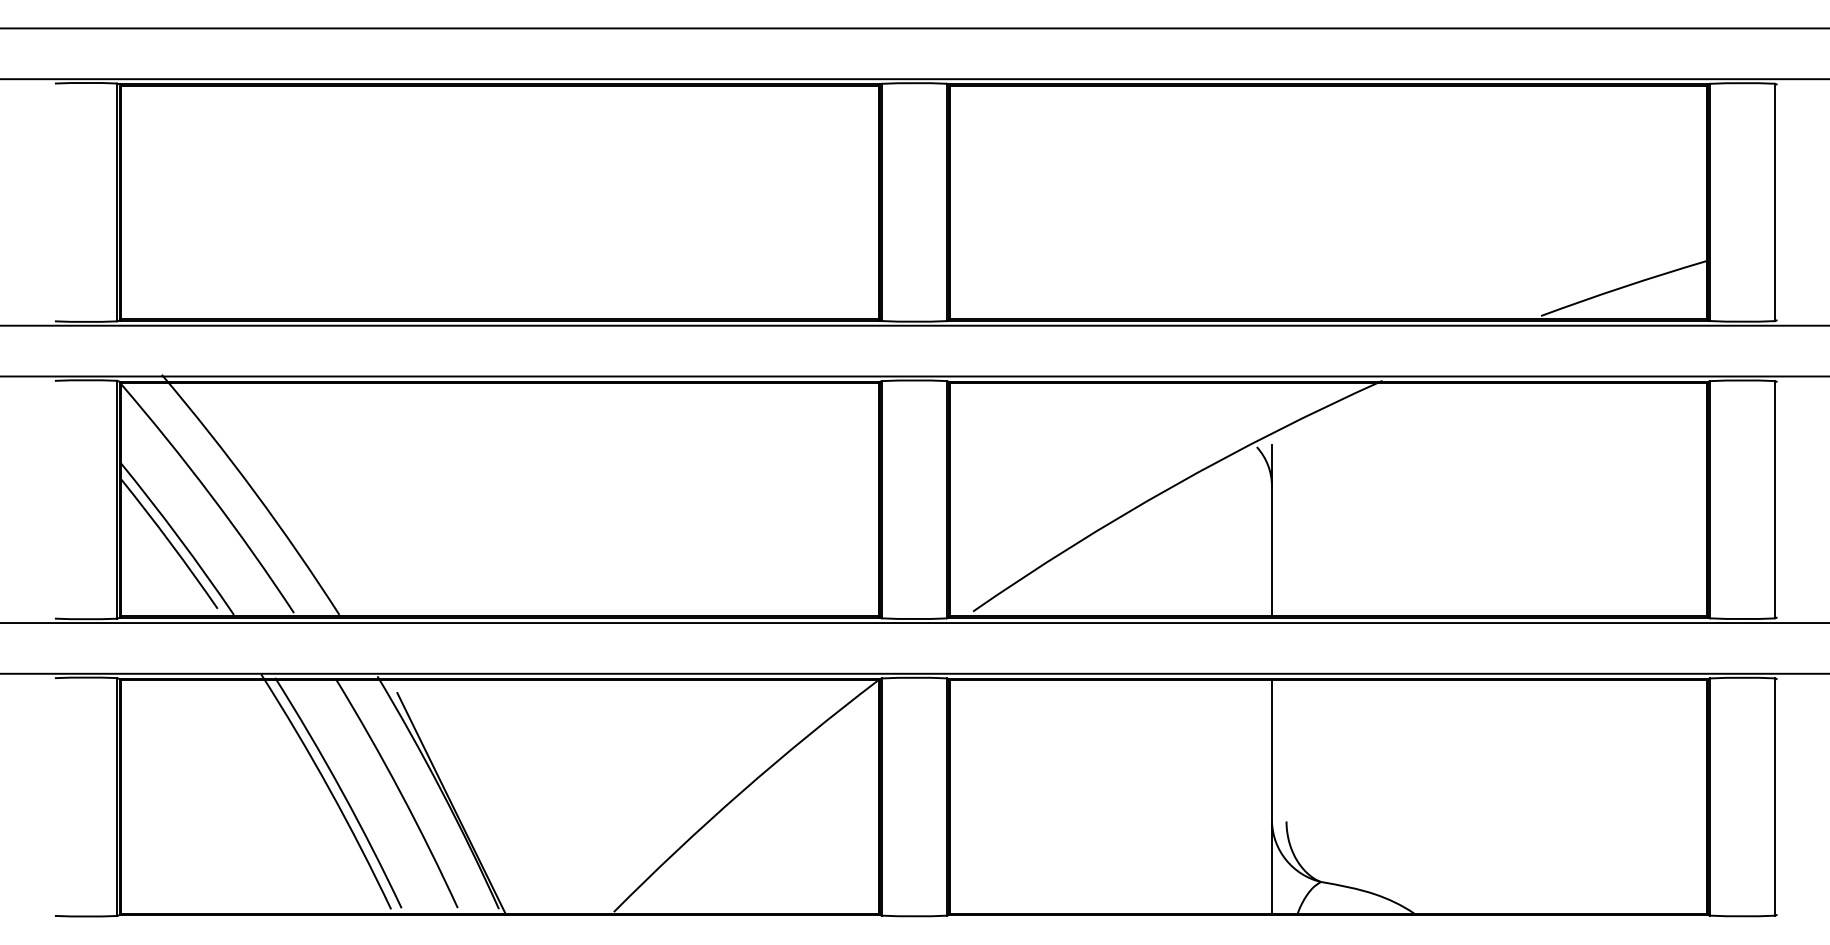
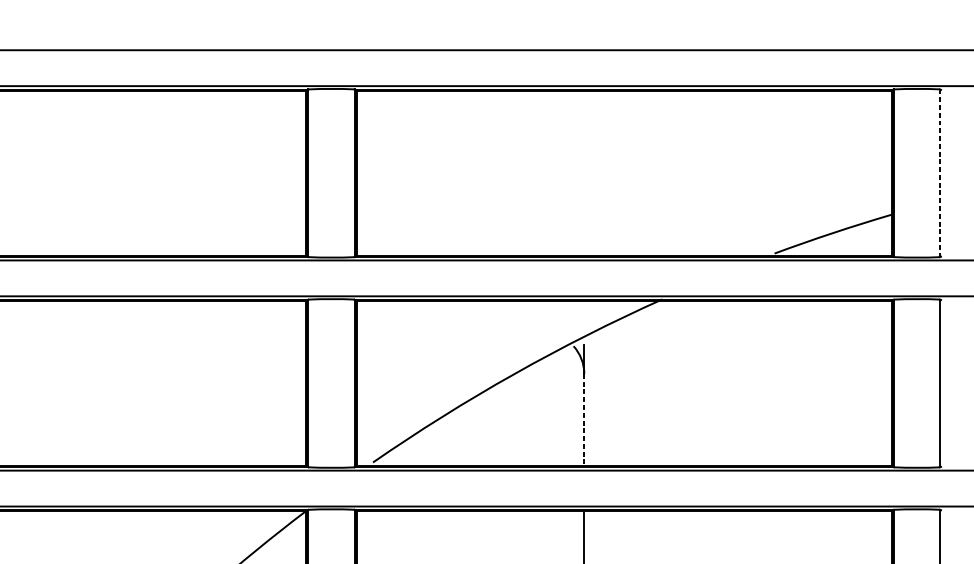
line: (1775, 202) -> (940, 173), solid -> dashed
line: (1271, 551) -> (583, 420), solid -> dashed

